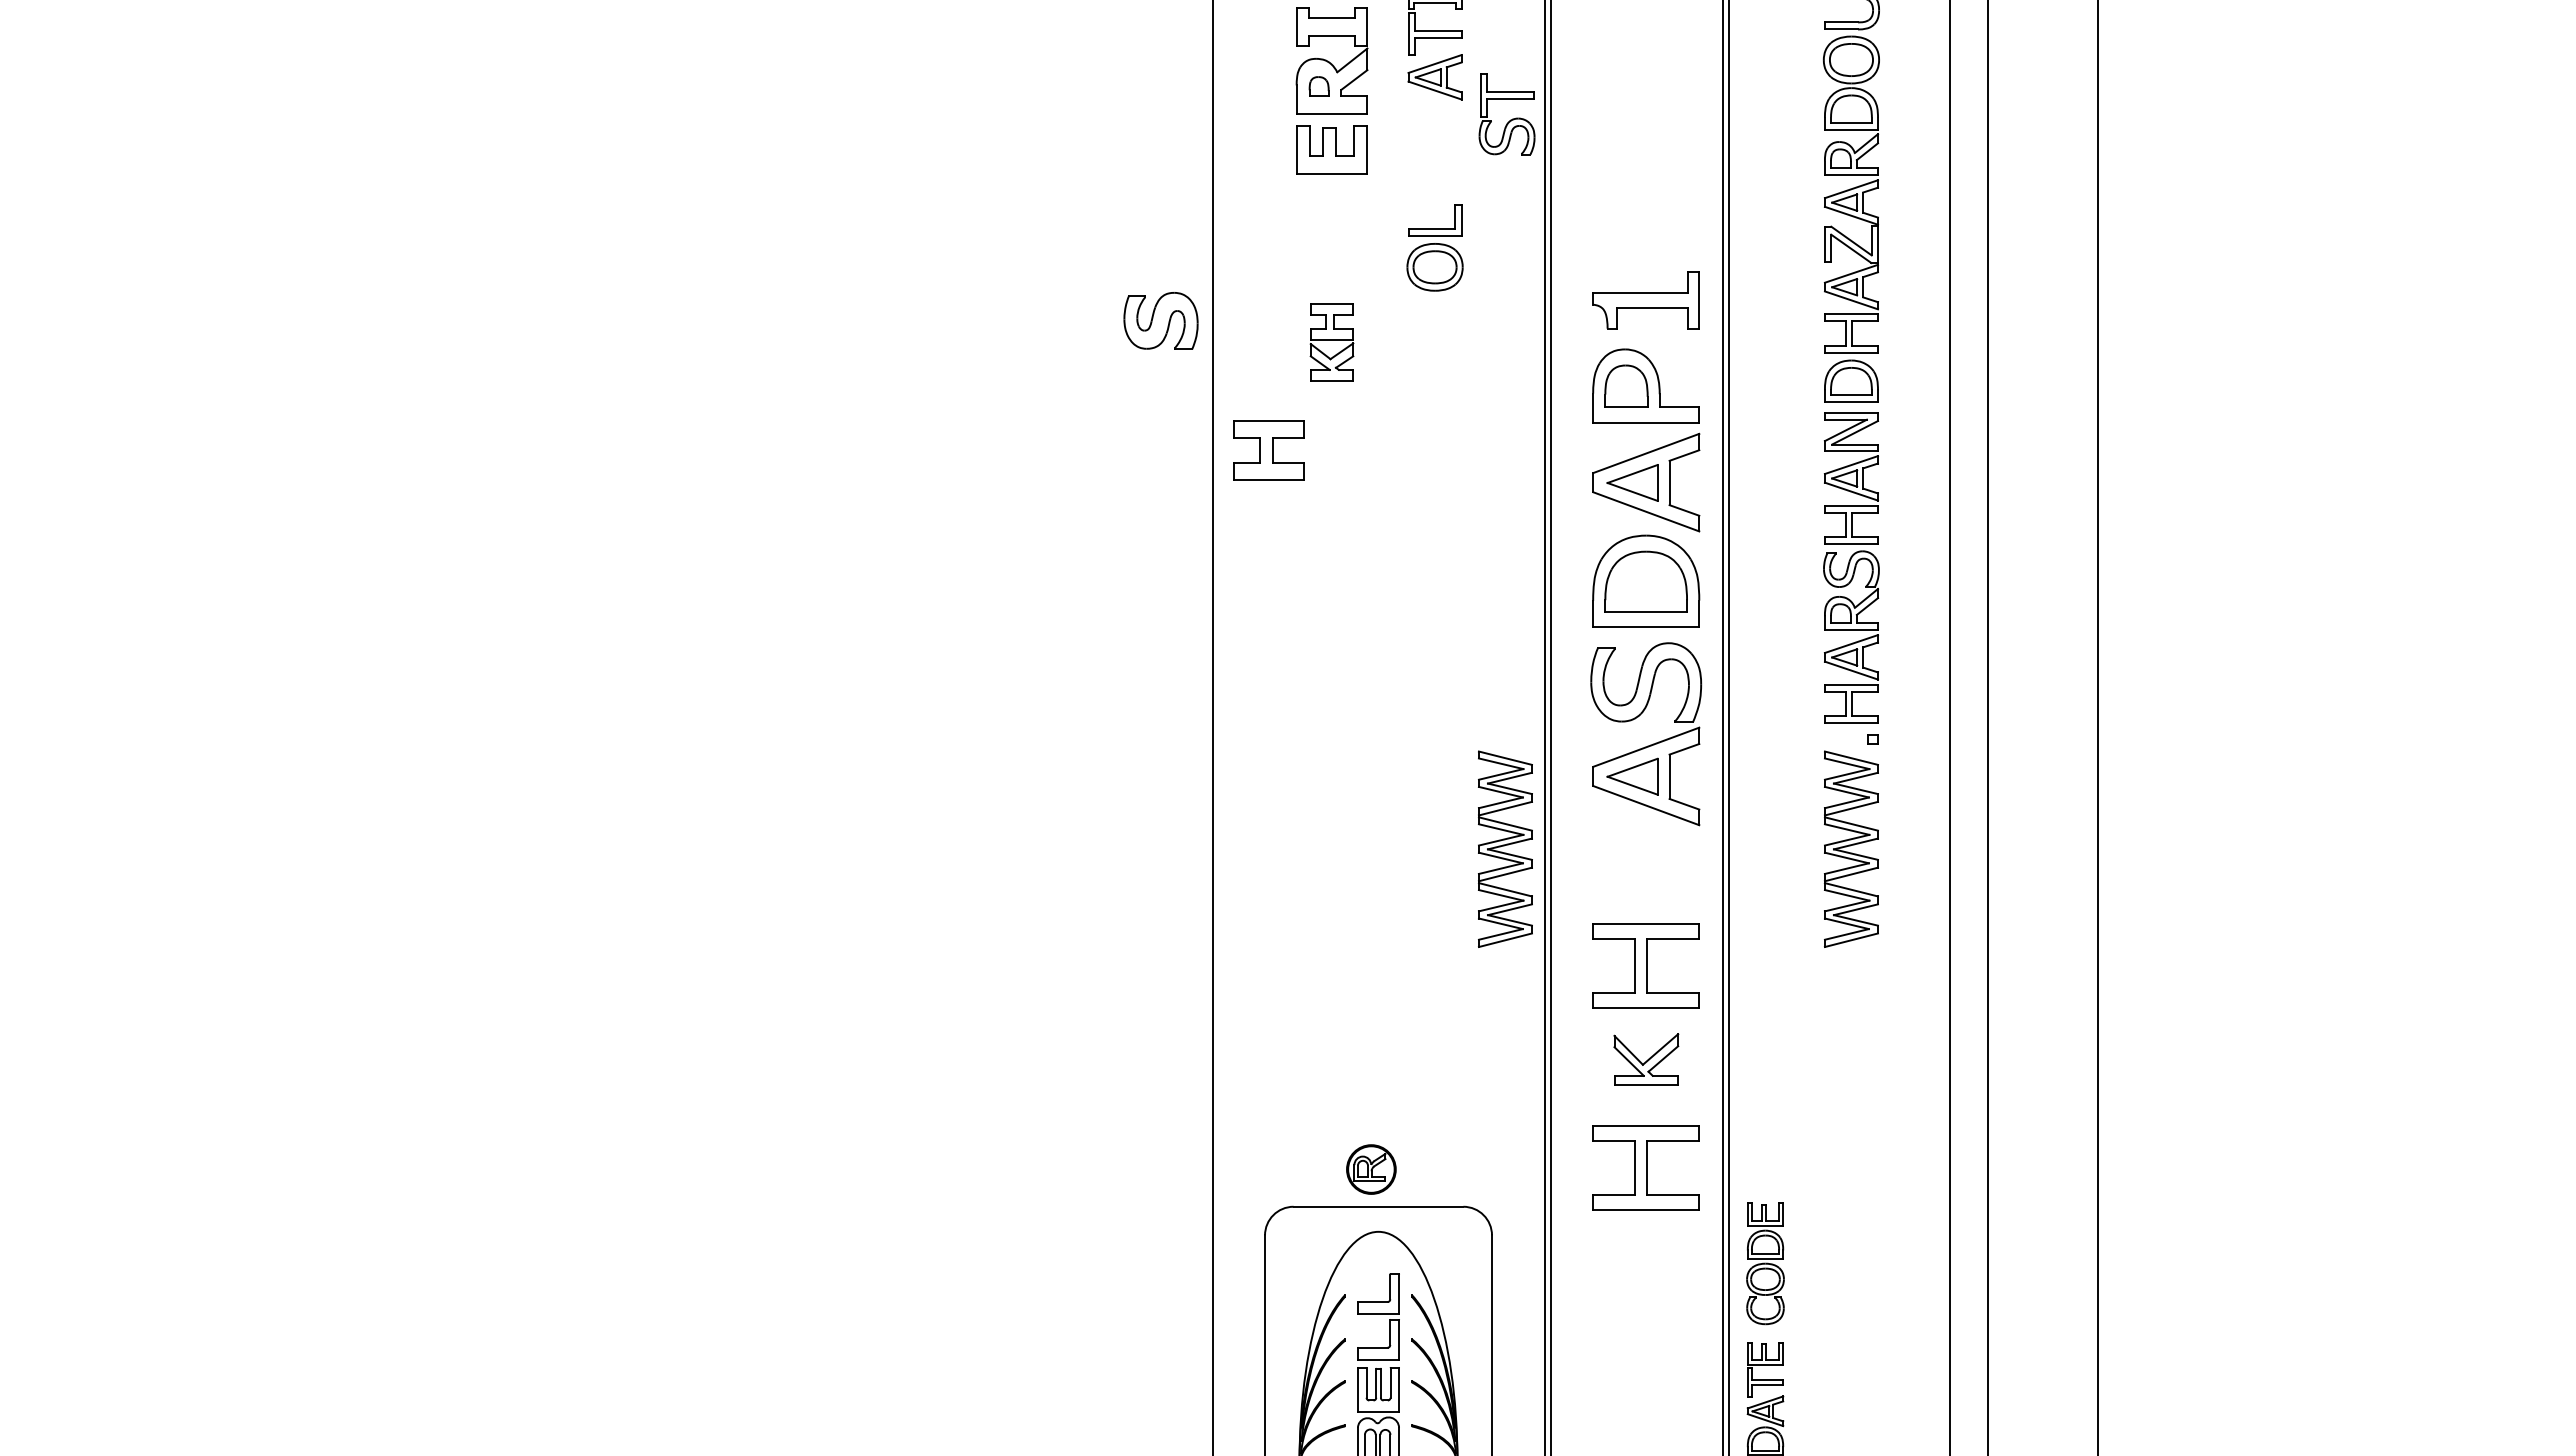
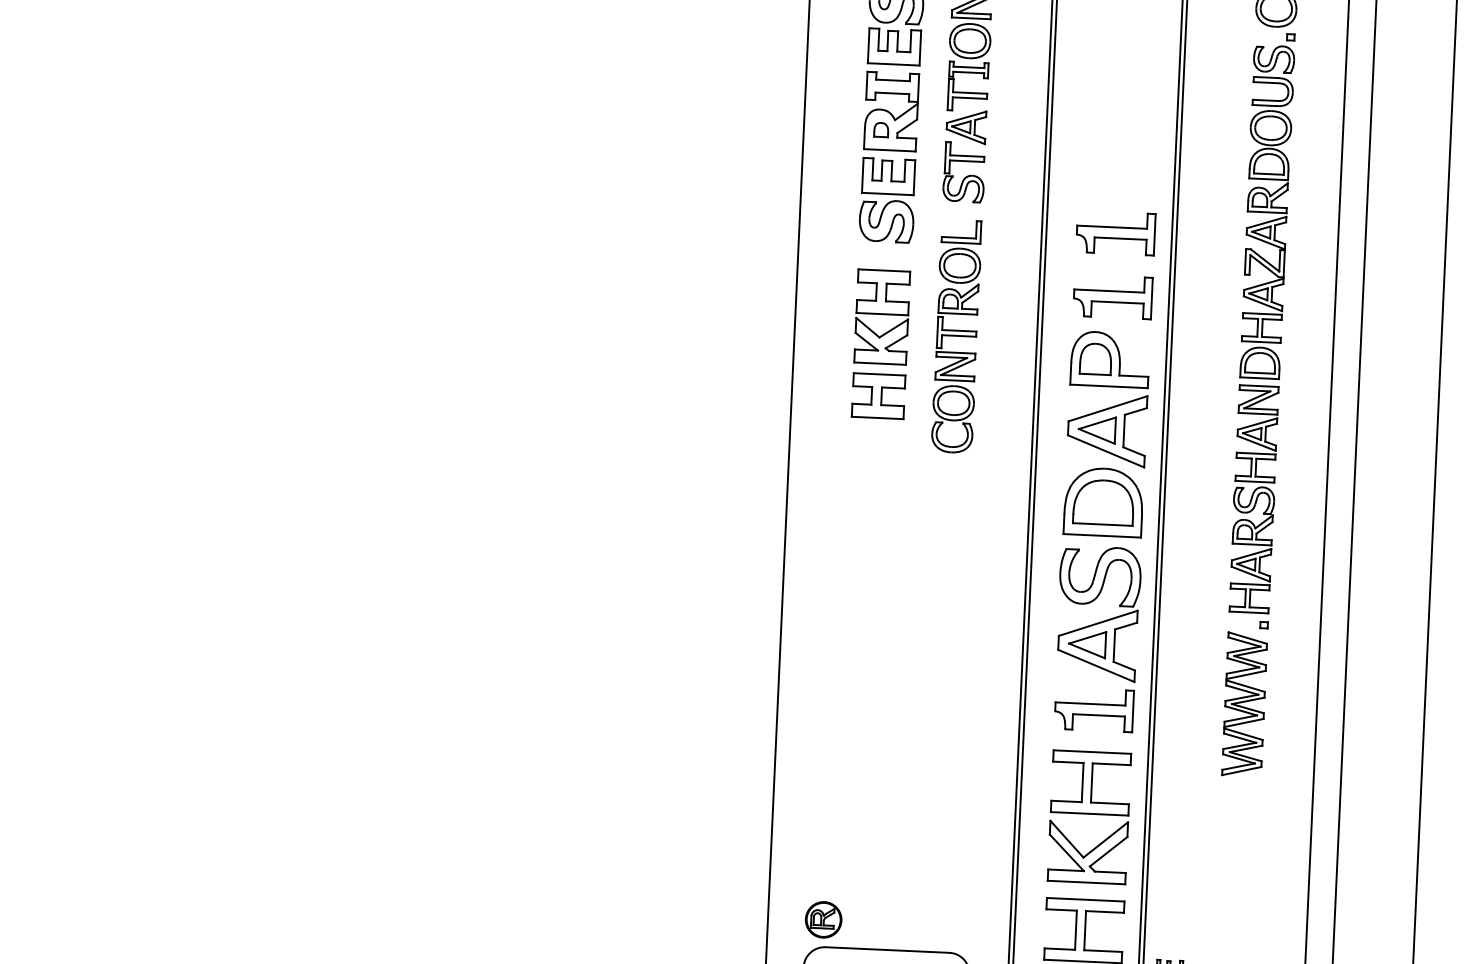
part: (1510, 119) -> (966, 176), moved
part: (1645, 212) -> (1115, 232), added
part: (1160, 320) -> (886, 220), moved
part: (1331, 342) -> (881, 317), size x1.67
part: (1434, 406) -> (954, 367), added
part: (1268, 450) -> (878, 396), moved
part: (1505, 848) -> (992, 692), removed
part: (1645, 865) -> (1093, 709), added
part: (1646, 1059) -> (1088, 851), size x1.67
part: (1371, 1169) -> (823, 919), moved

